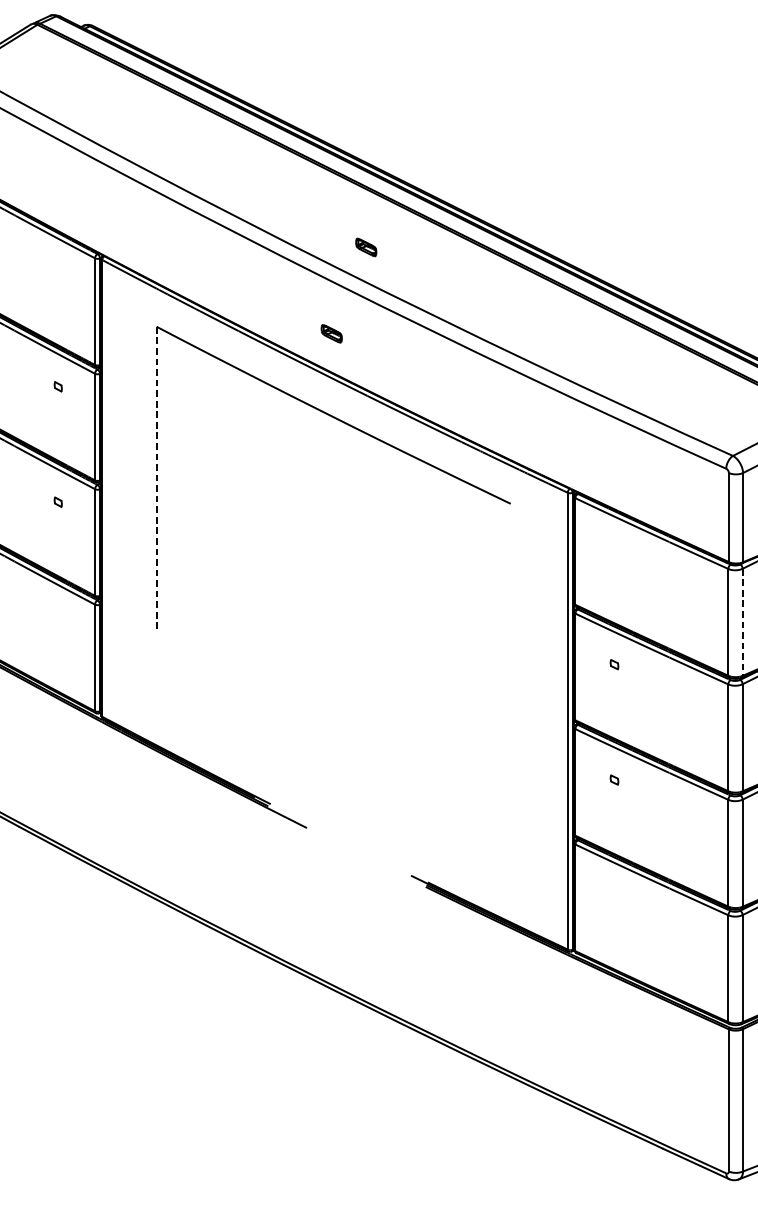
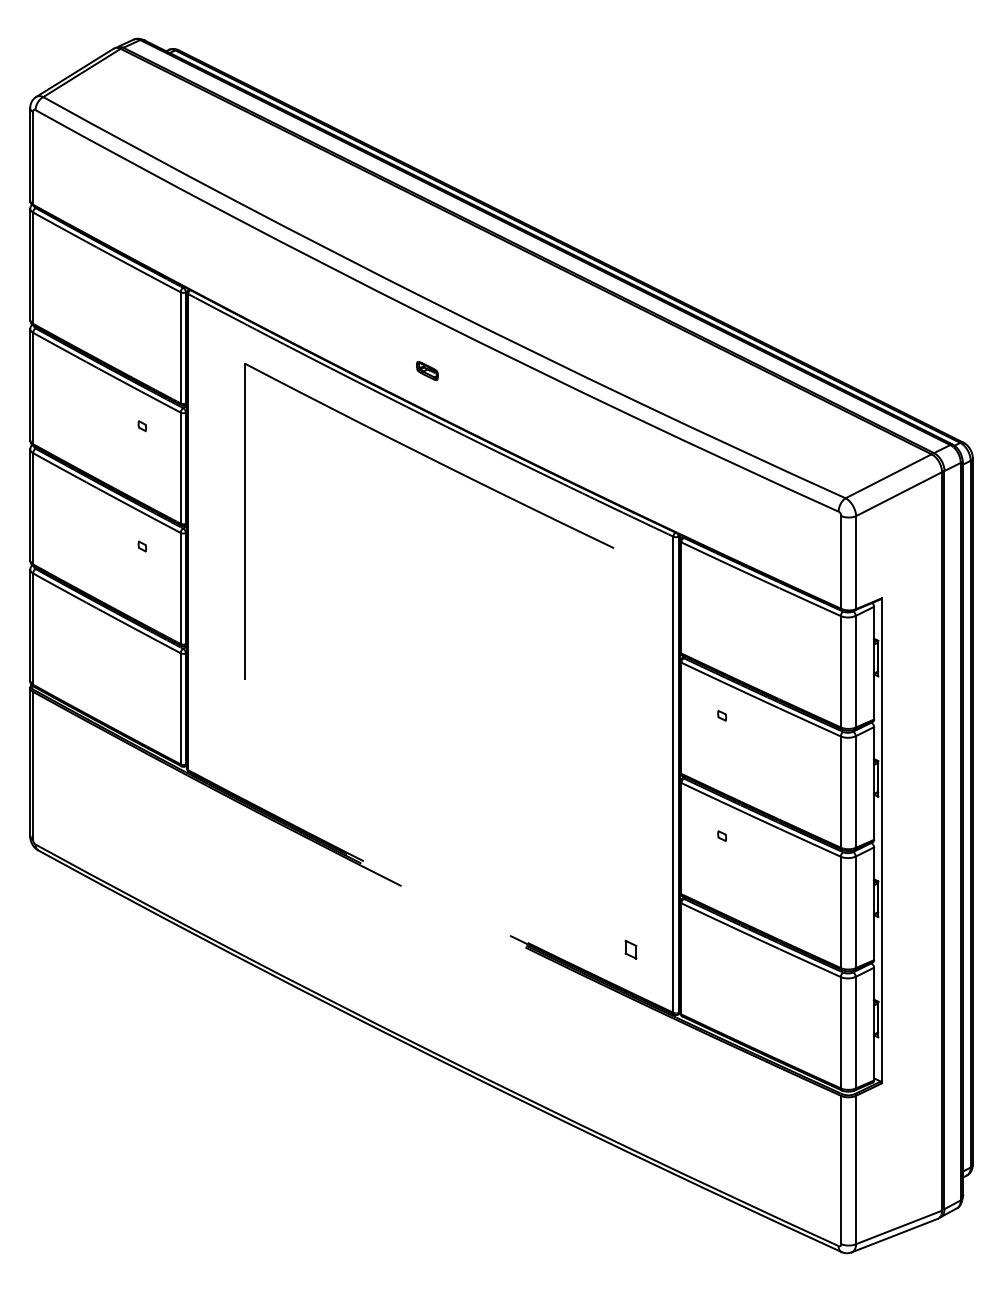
part: (366, 247) -> (463, 281), removed
line: (156, 478) -> (244, 521), dashed -> solid
line: (742, 622) -> (855, 671), dashed -> solid
part: (526, 888) -> (630, 949), added

